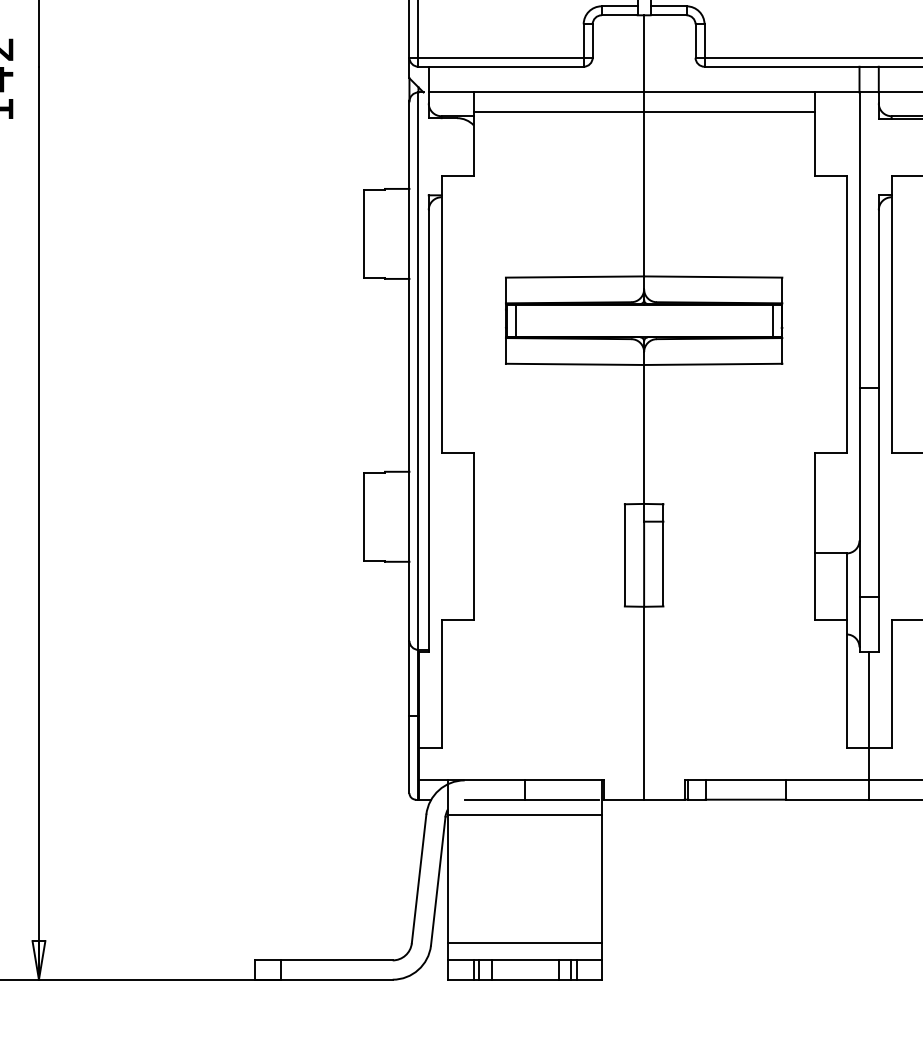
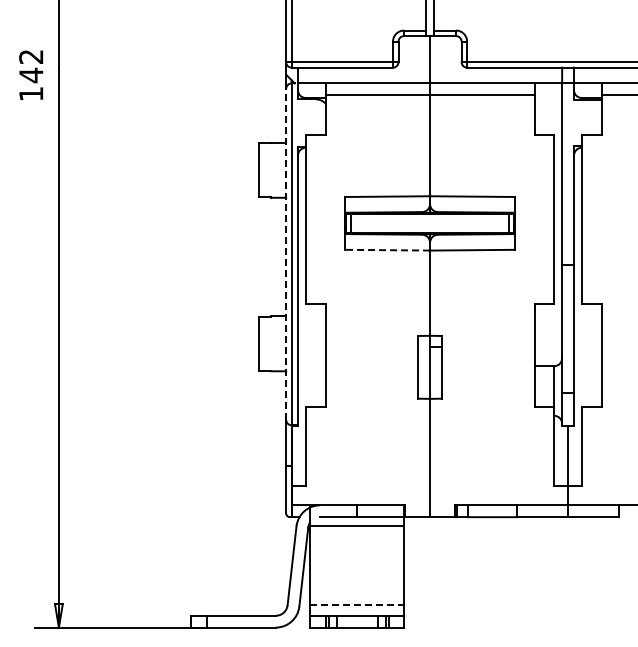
line: (574, 364) -> (387, 250), solid -> dashed
line: (410, 369) -> (286, 253), solid -> dashed
line: (525, 943) -> (357, 605), solid -> dashed

